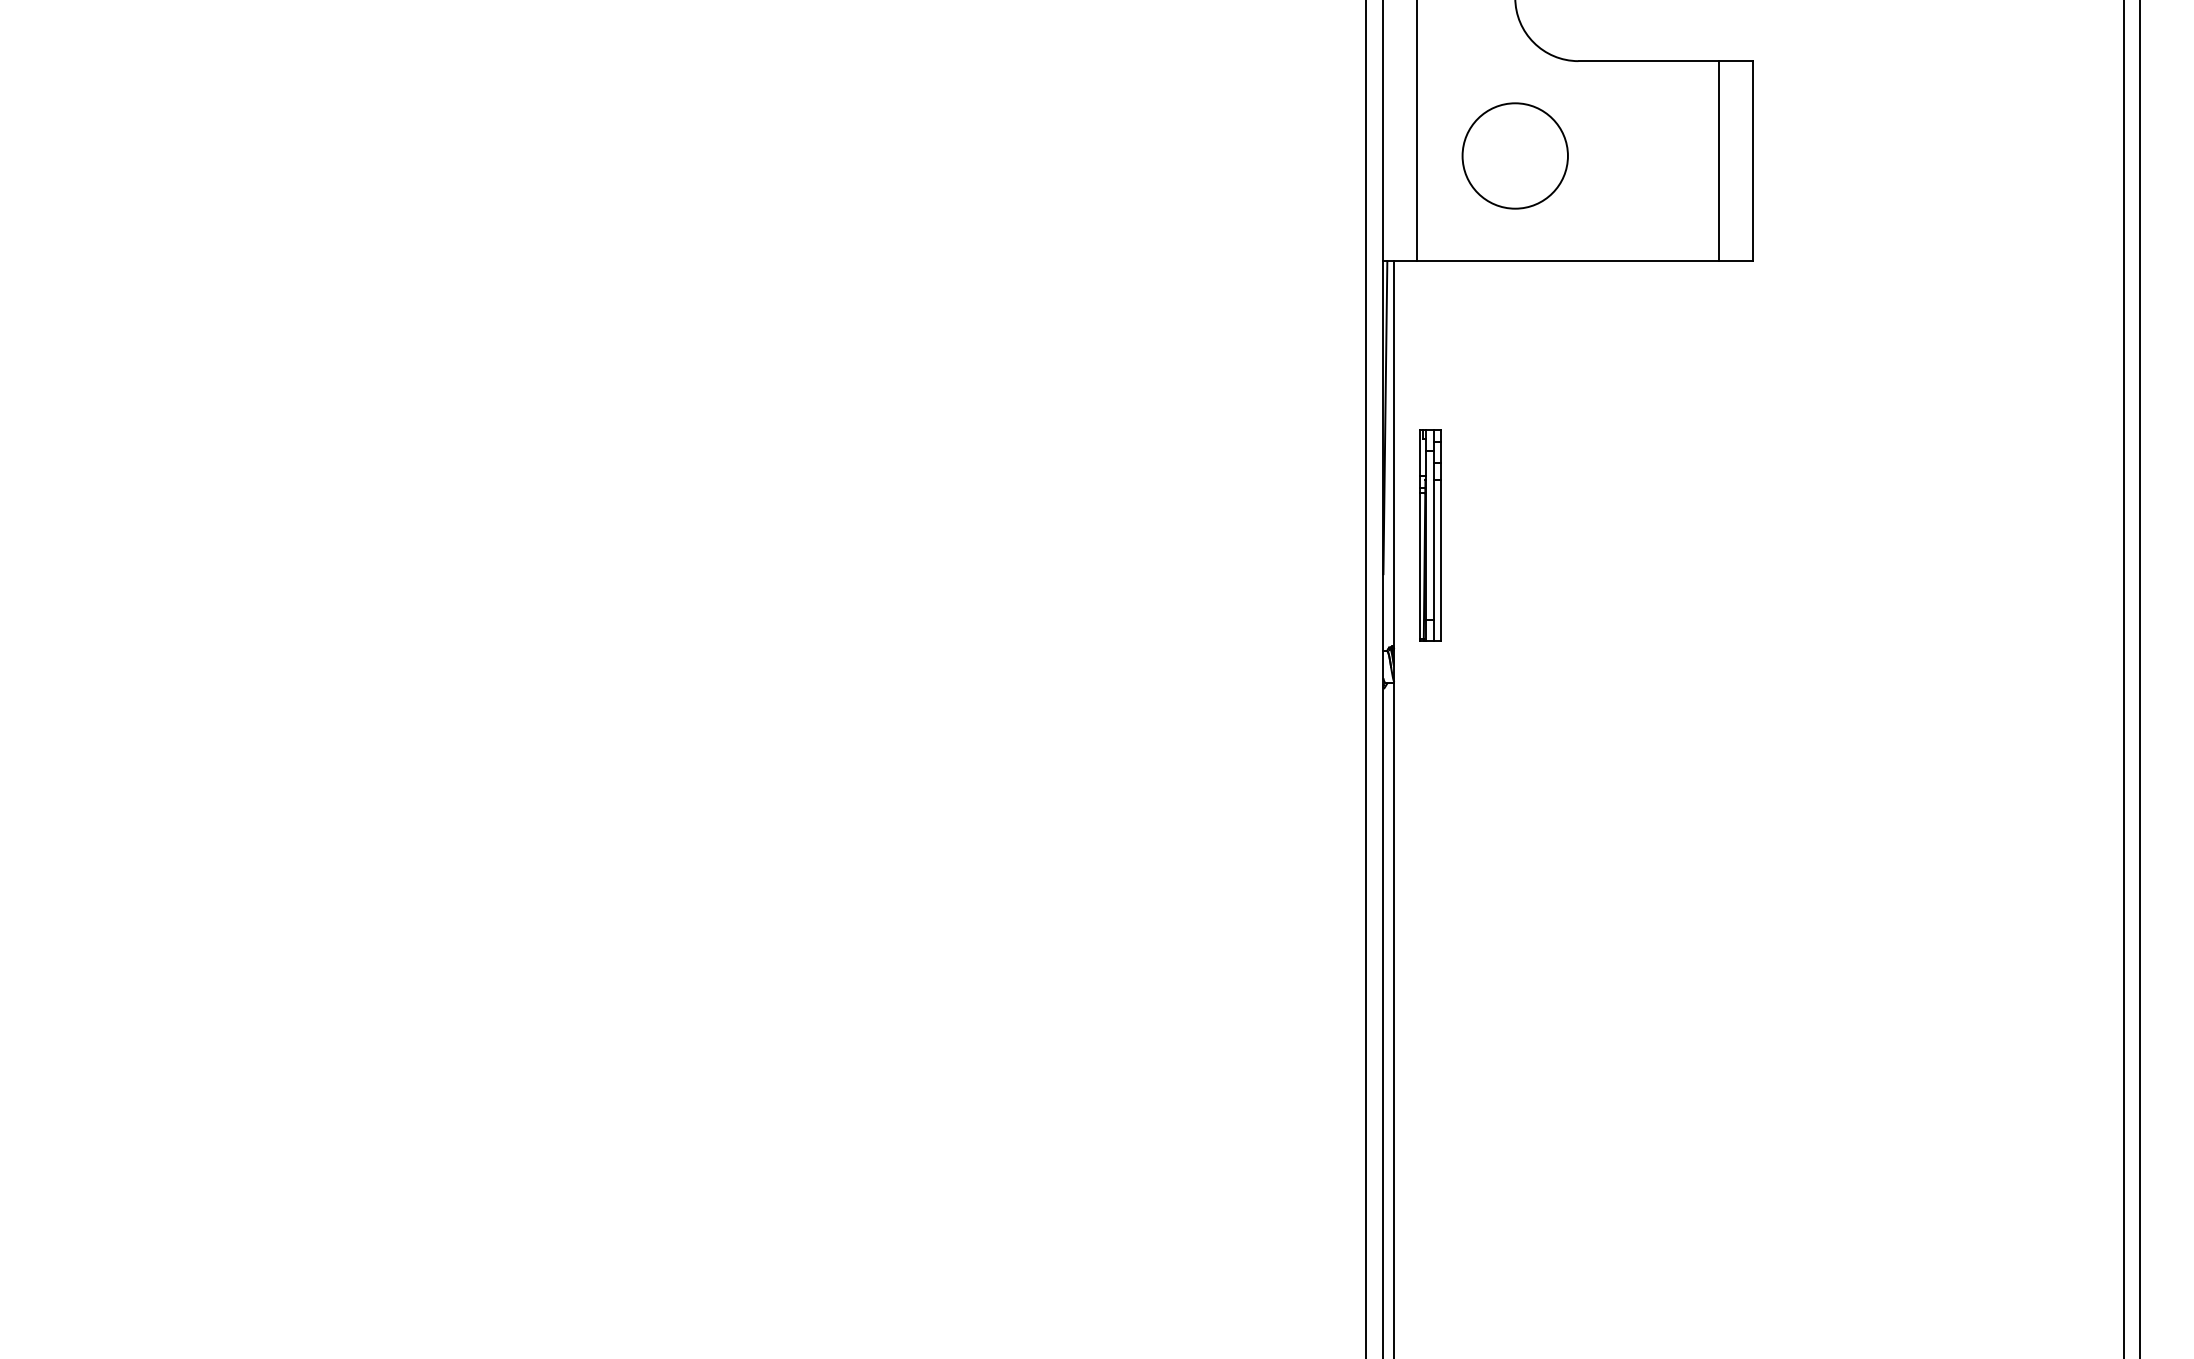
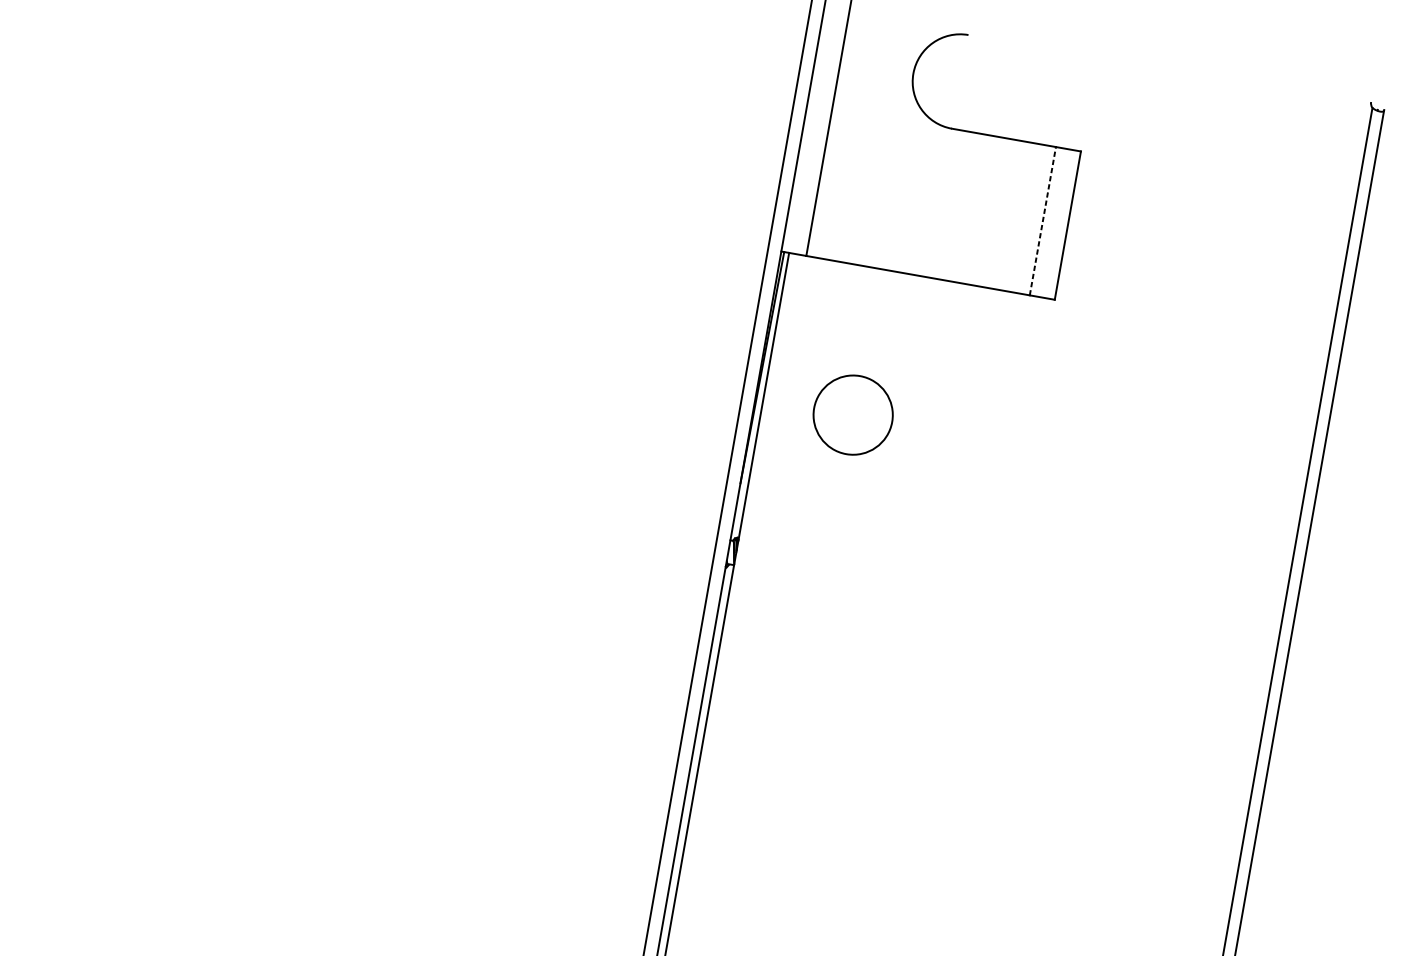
circle: (1514, 155) -> (852, 414), moved
line: (1718, 160) -> (1042, 220), solid -> dashed
part: (1430, 535) -> (780, 460), removed

